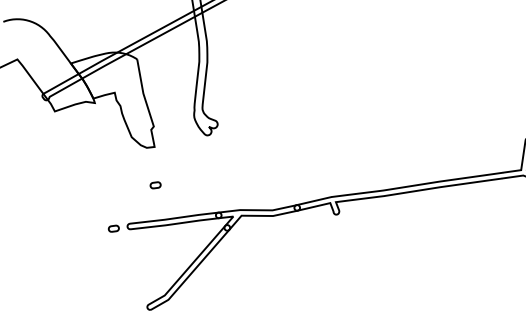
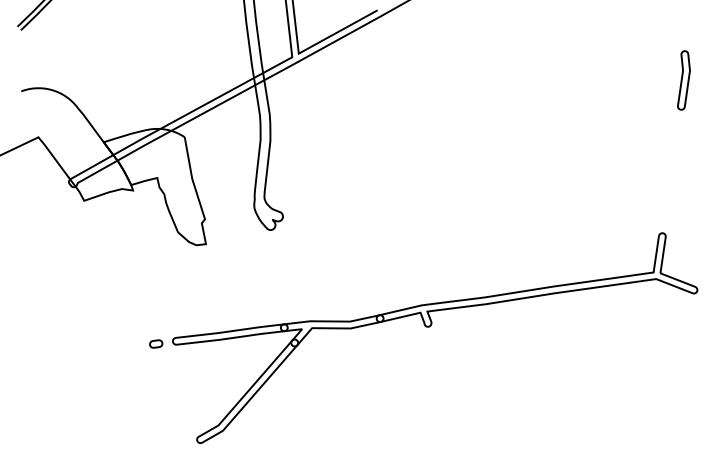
part: (155, 184) -> (207, 290), removed

